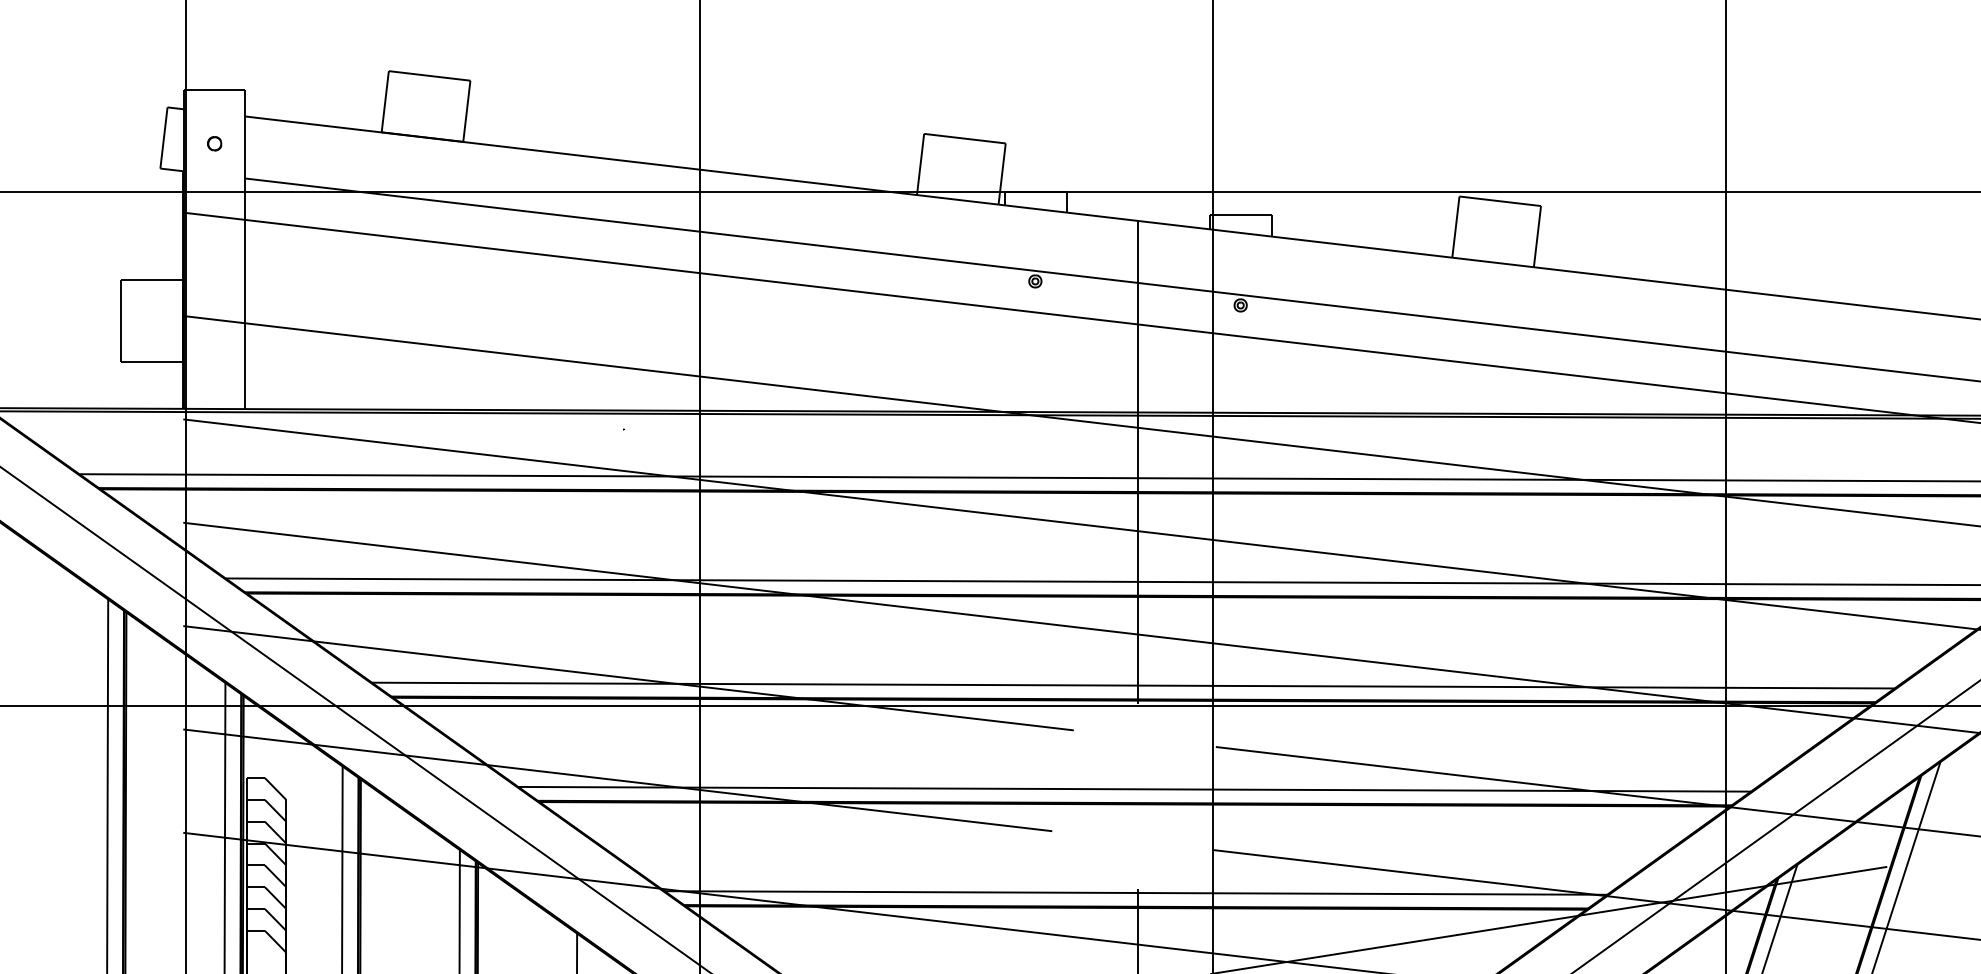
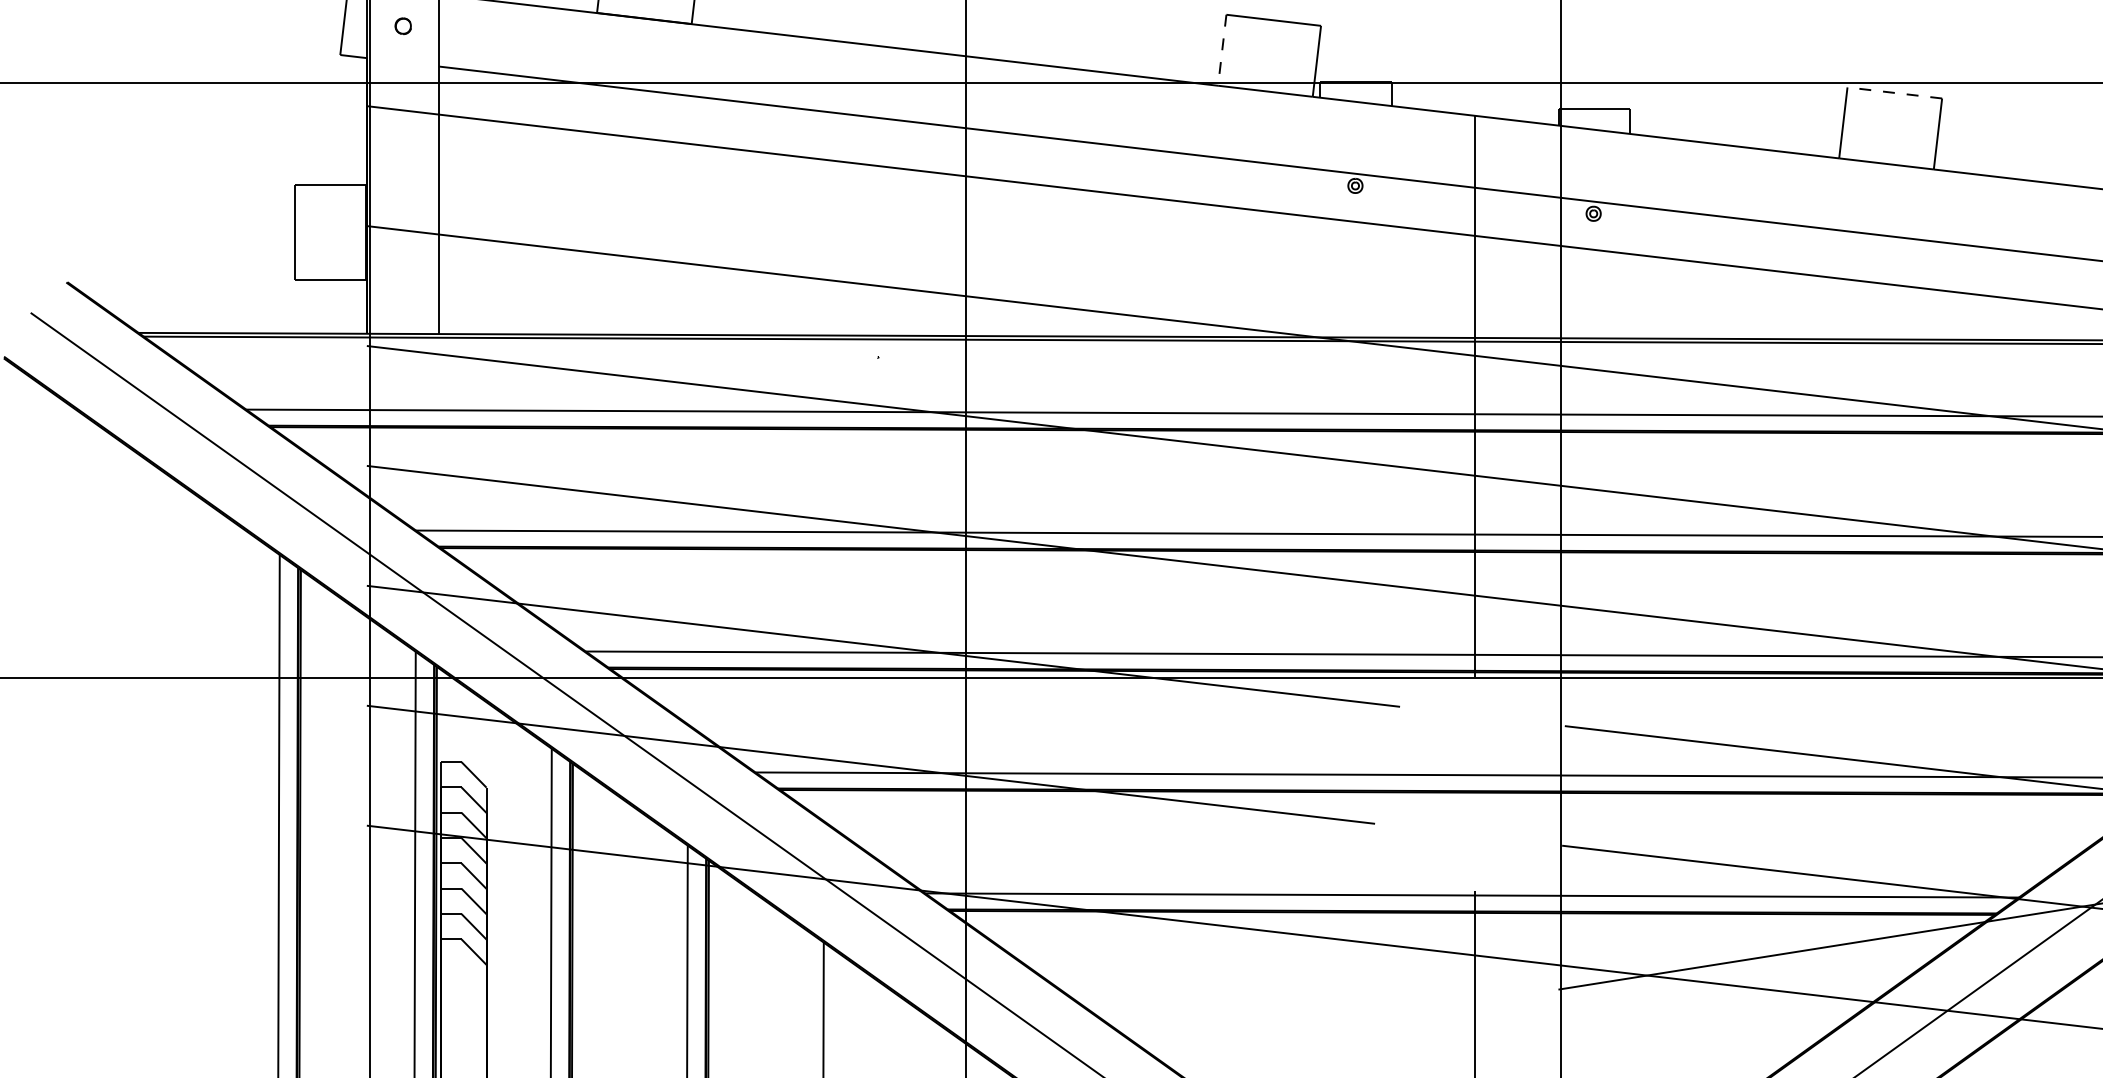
line: (920, 164) -> (1222, 50), solid -> dashed
line: (1499, 201) -> (1893, 93), solid -> dashed

